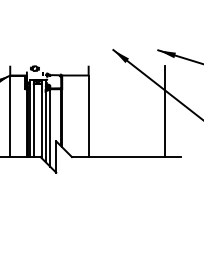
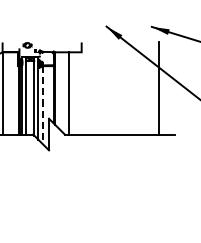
line: (88, 116) -> (68, 93), moved
line: (50, 127) -> (43, 104), solid -> dashed

